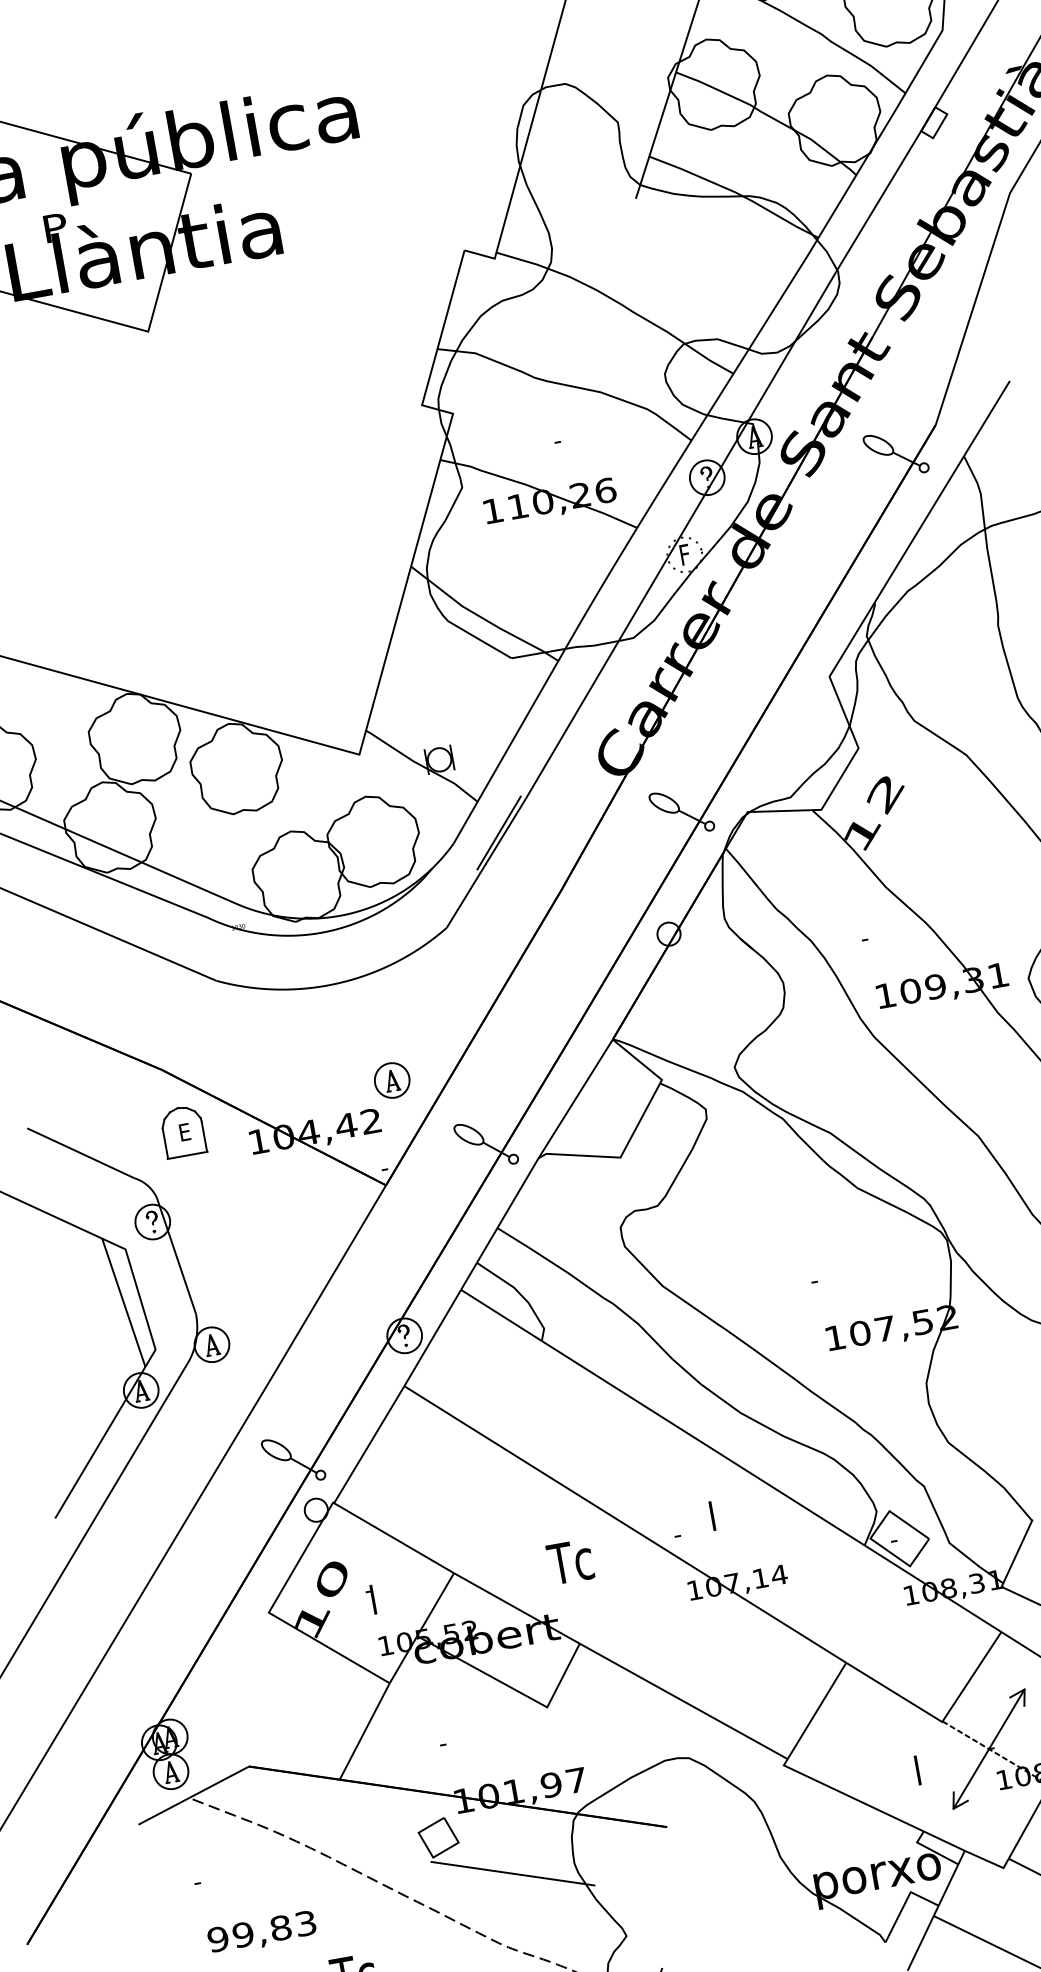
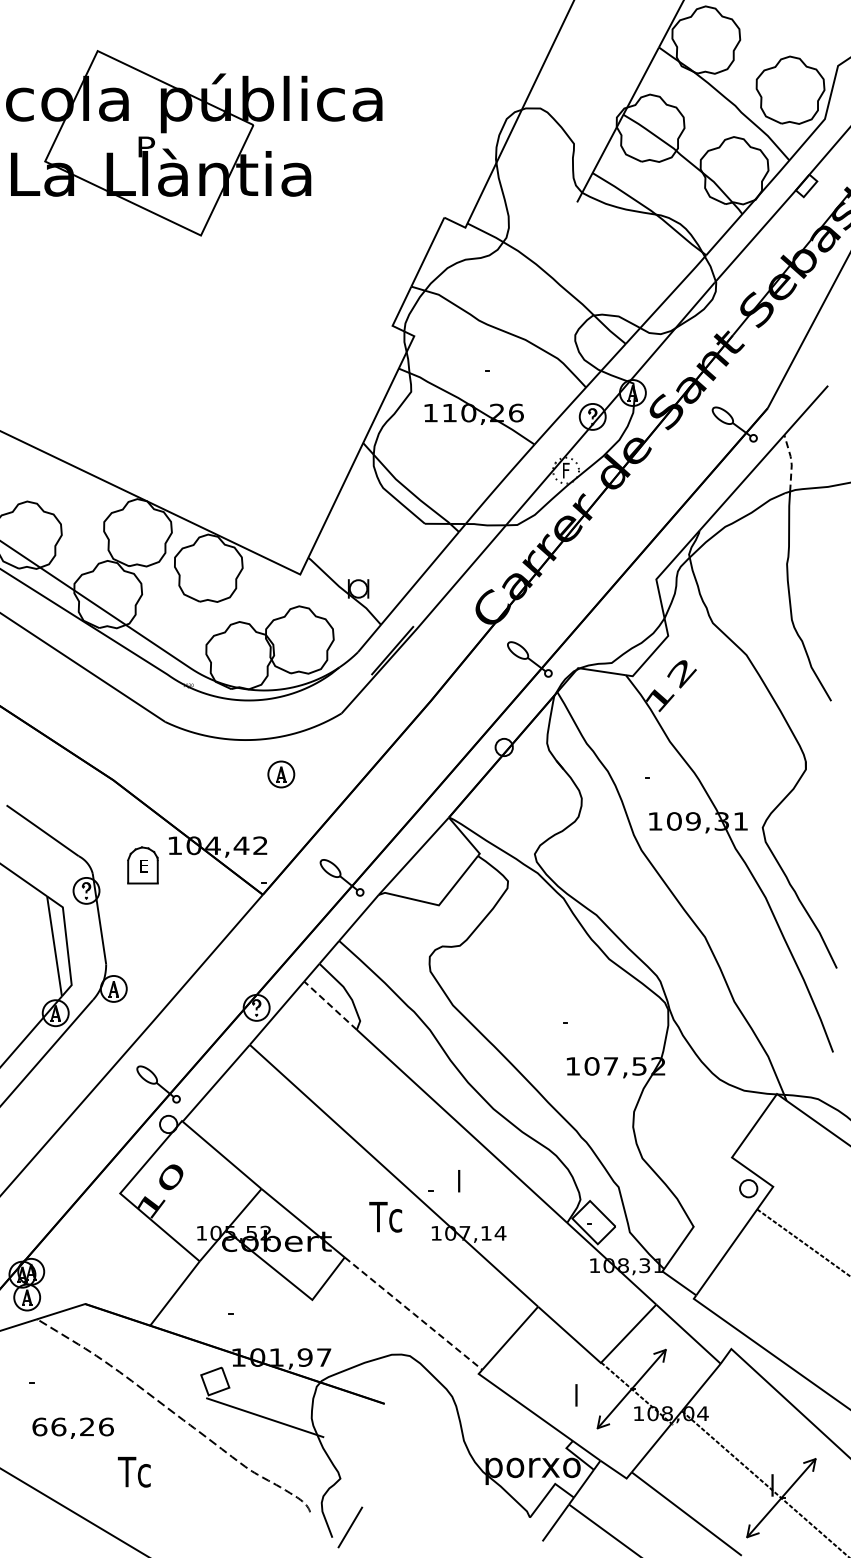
line: (979, 490) -> (791, 462), solid -> dashed
part: (392, 1080) -> (281, 774), moved
part: (182, 1131) -> (142, 865), moved
line: (501, 1315) -> (330, 1005), solid -> dashed
text: (570, 1562) -> (385, 1217), moved
part: (370, 1599) -> (196, 1197), removed
line: (683, 1701) -> (413, 1313), solid -> dashed
text: (261, 1930) -> (72, 1426), 99,83 -> 66,26

